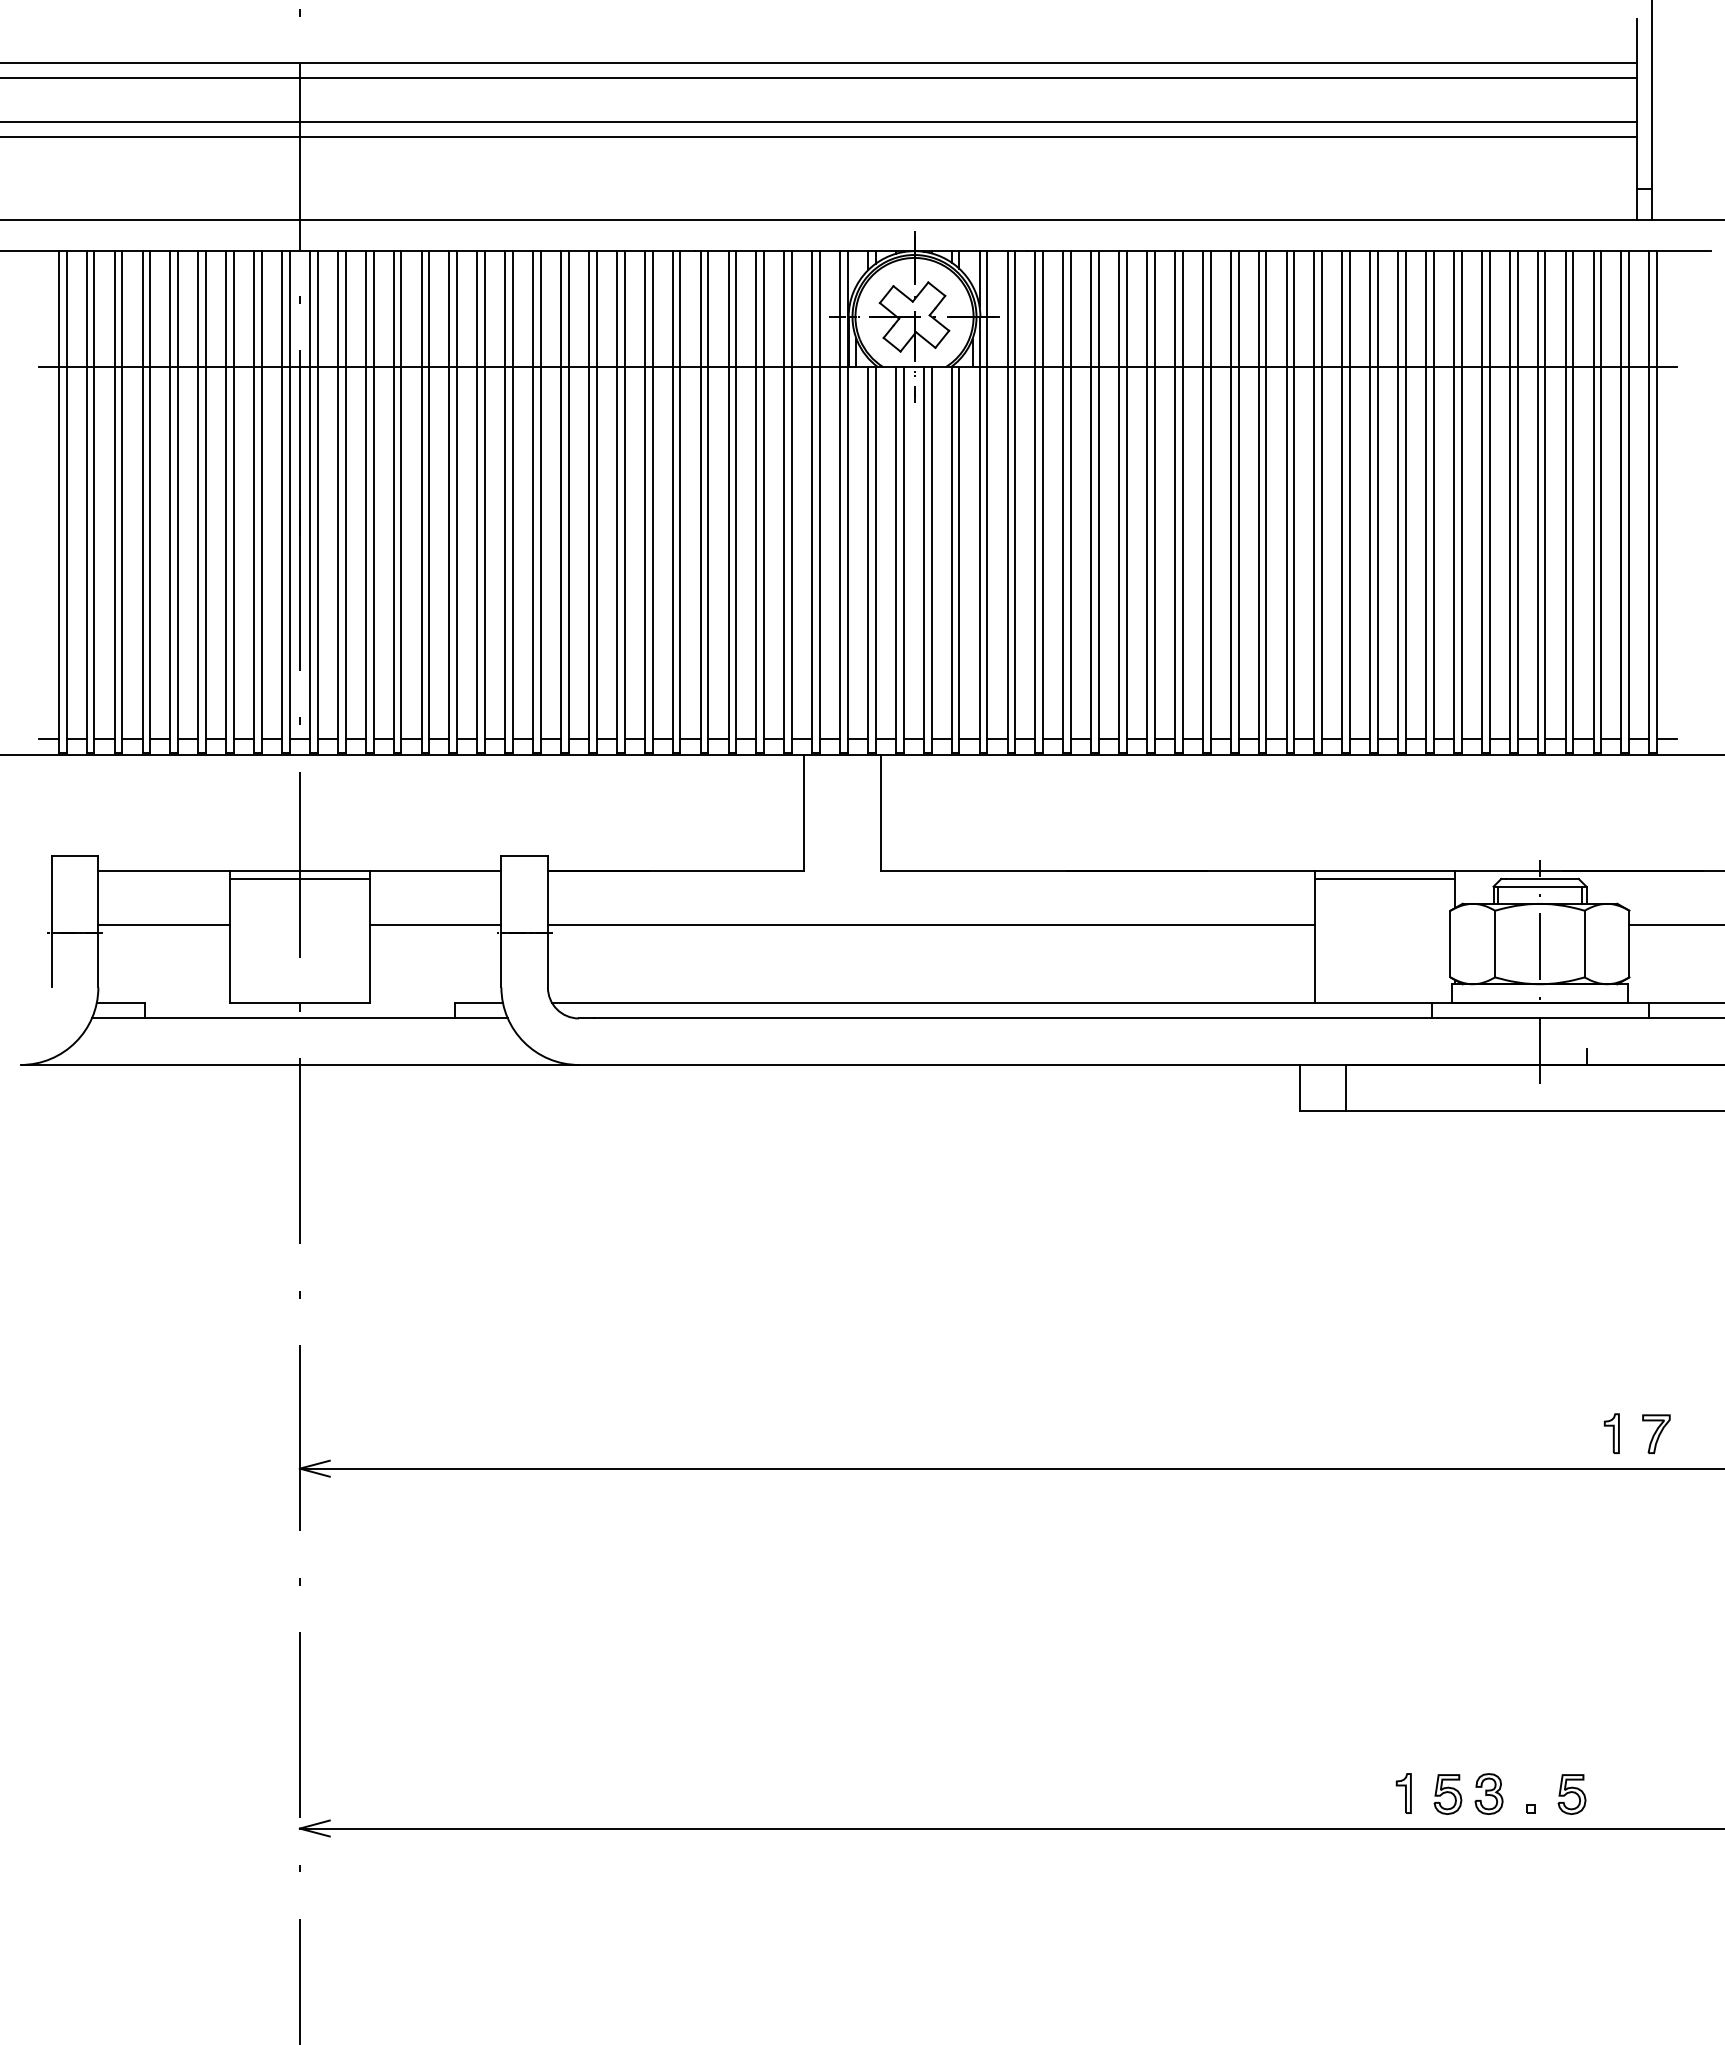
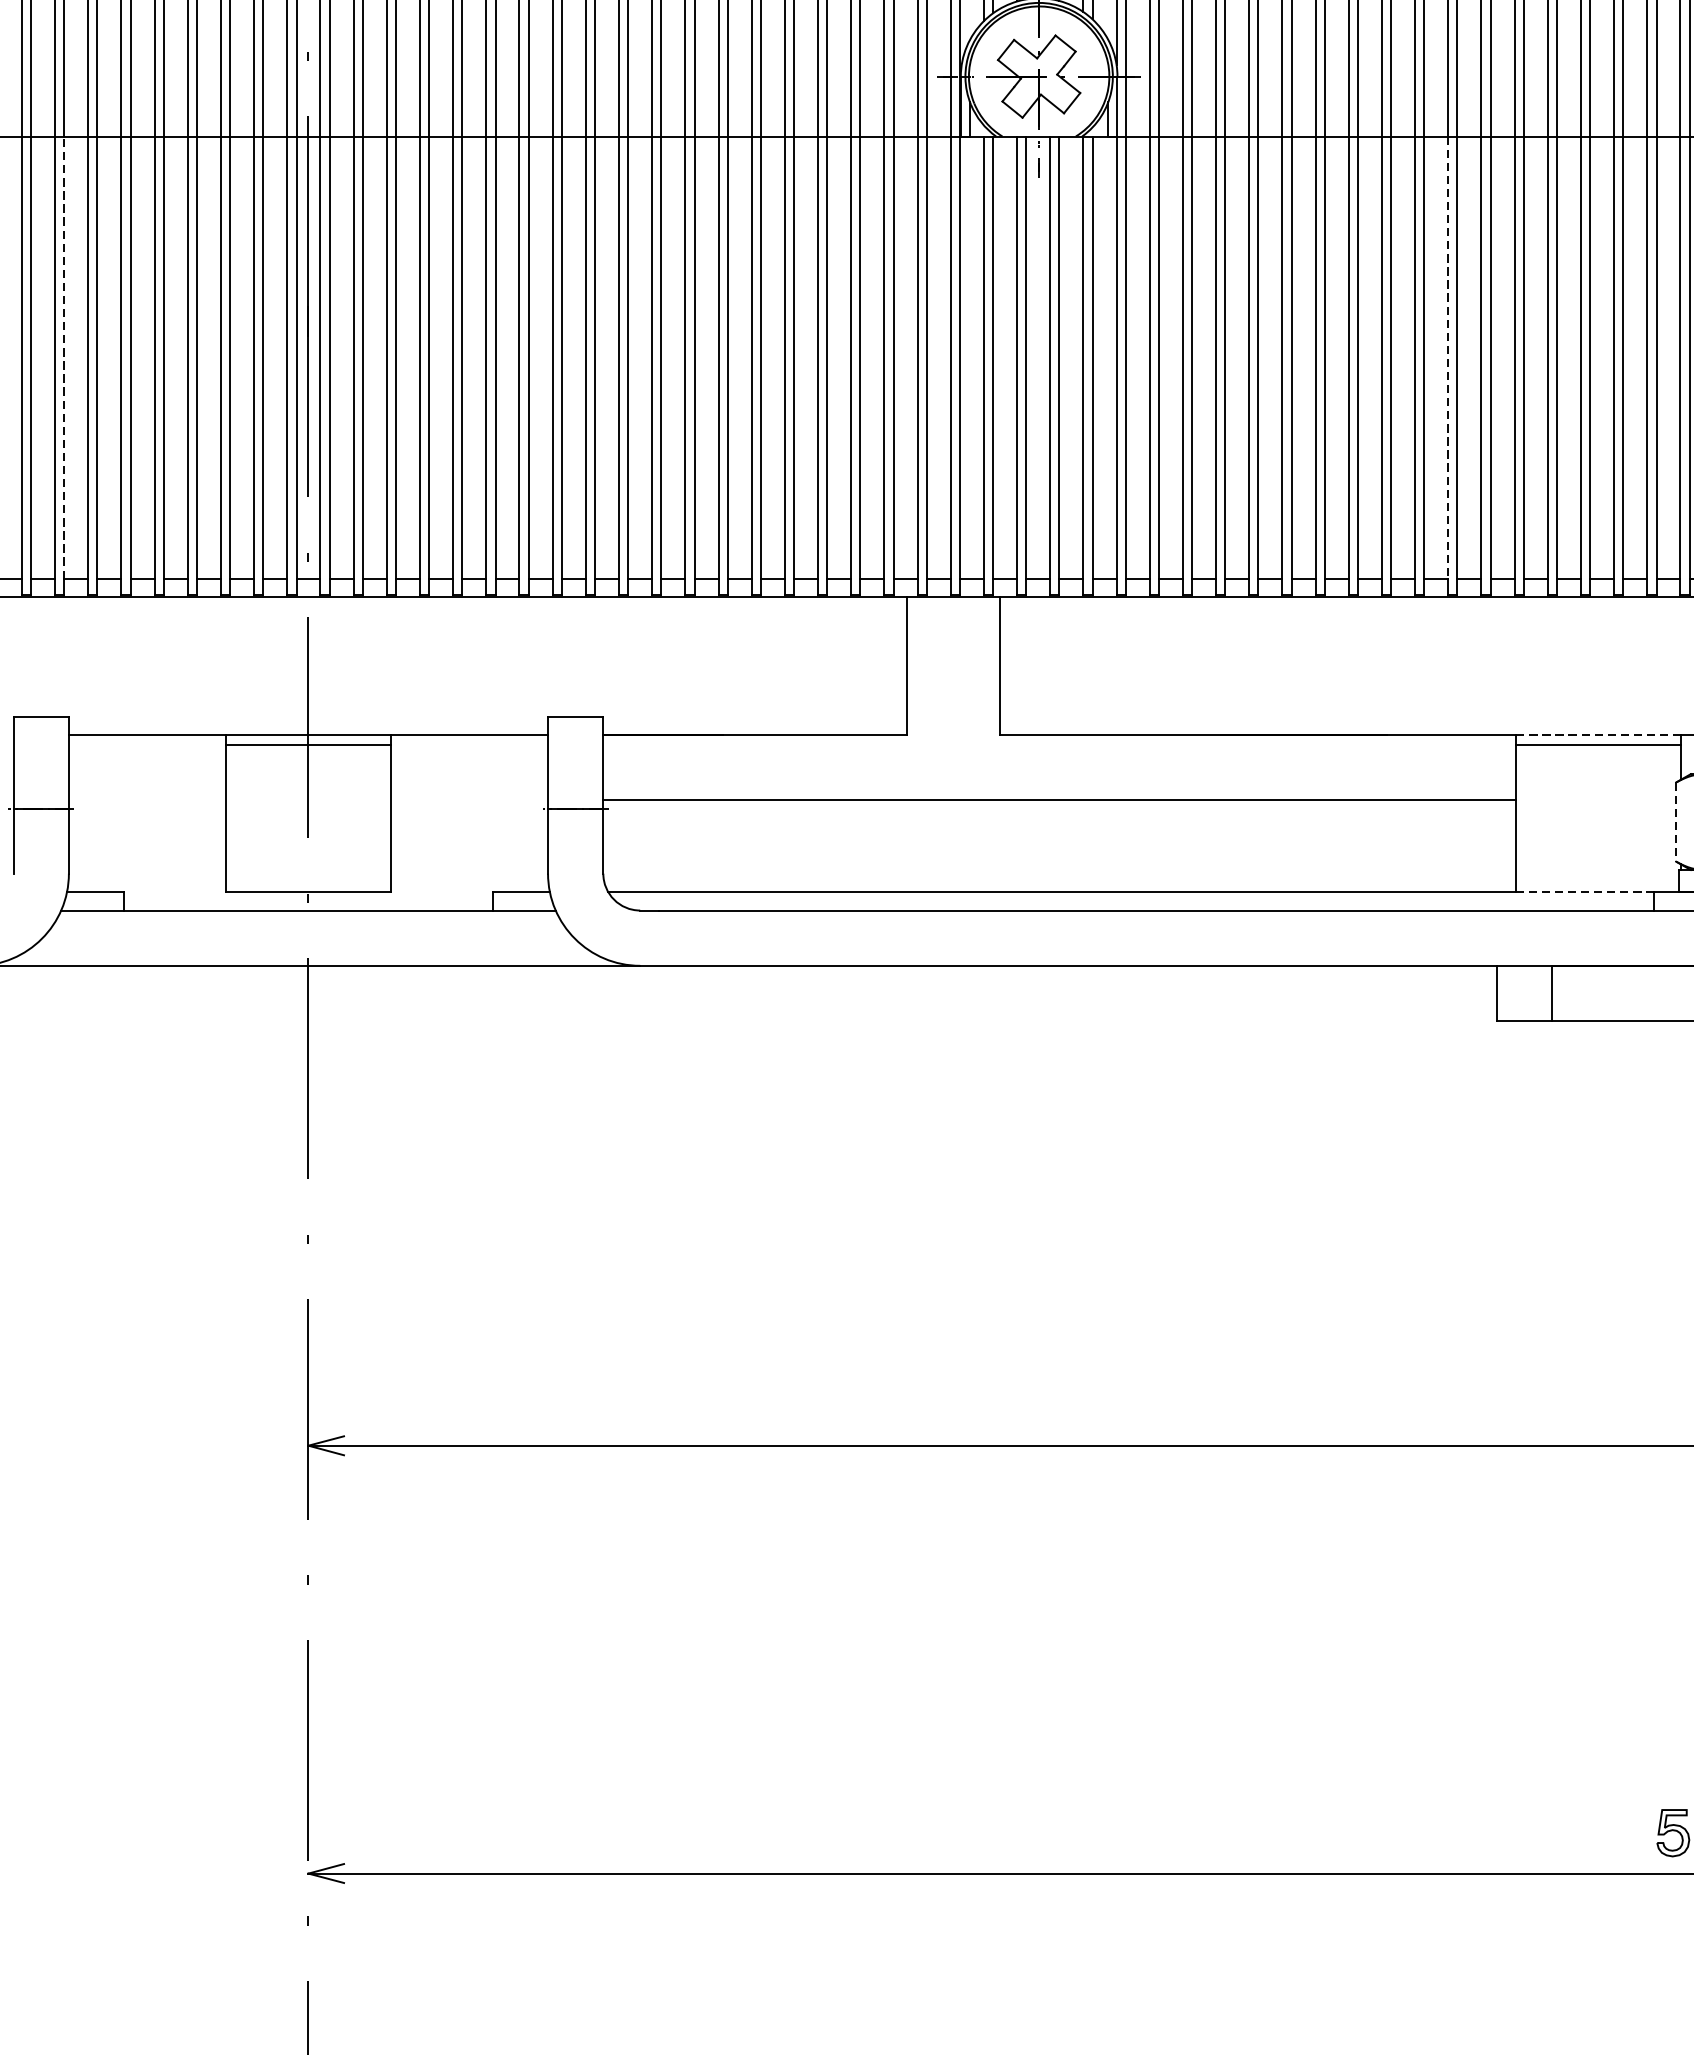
line: (94, 552) -> (64, 356), solid -> dashed
line: (1258, 553) -> (1448, 357), solid -> dashed
line: (1385, 871) -> (1599, 735), solid -> dashed
line: (164, 925) -> (147, 800), removed
line: (435, 925) -> (469, 800), removed
line: (1450, 944) -> (1676, 822), solid -> dashed
line: (1373, 1002) -> (1584, 891), solid -> dashed
part: (1403, 1793) -> (1620, 1831), removed

